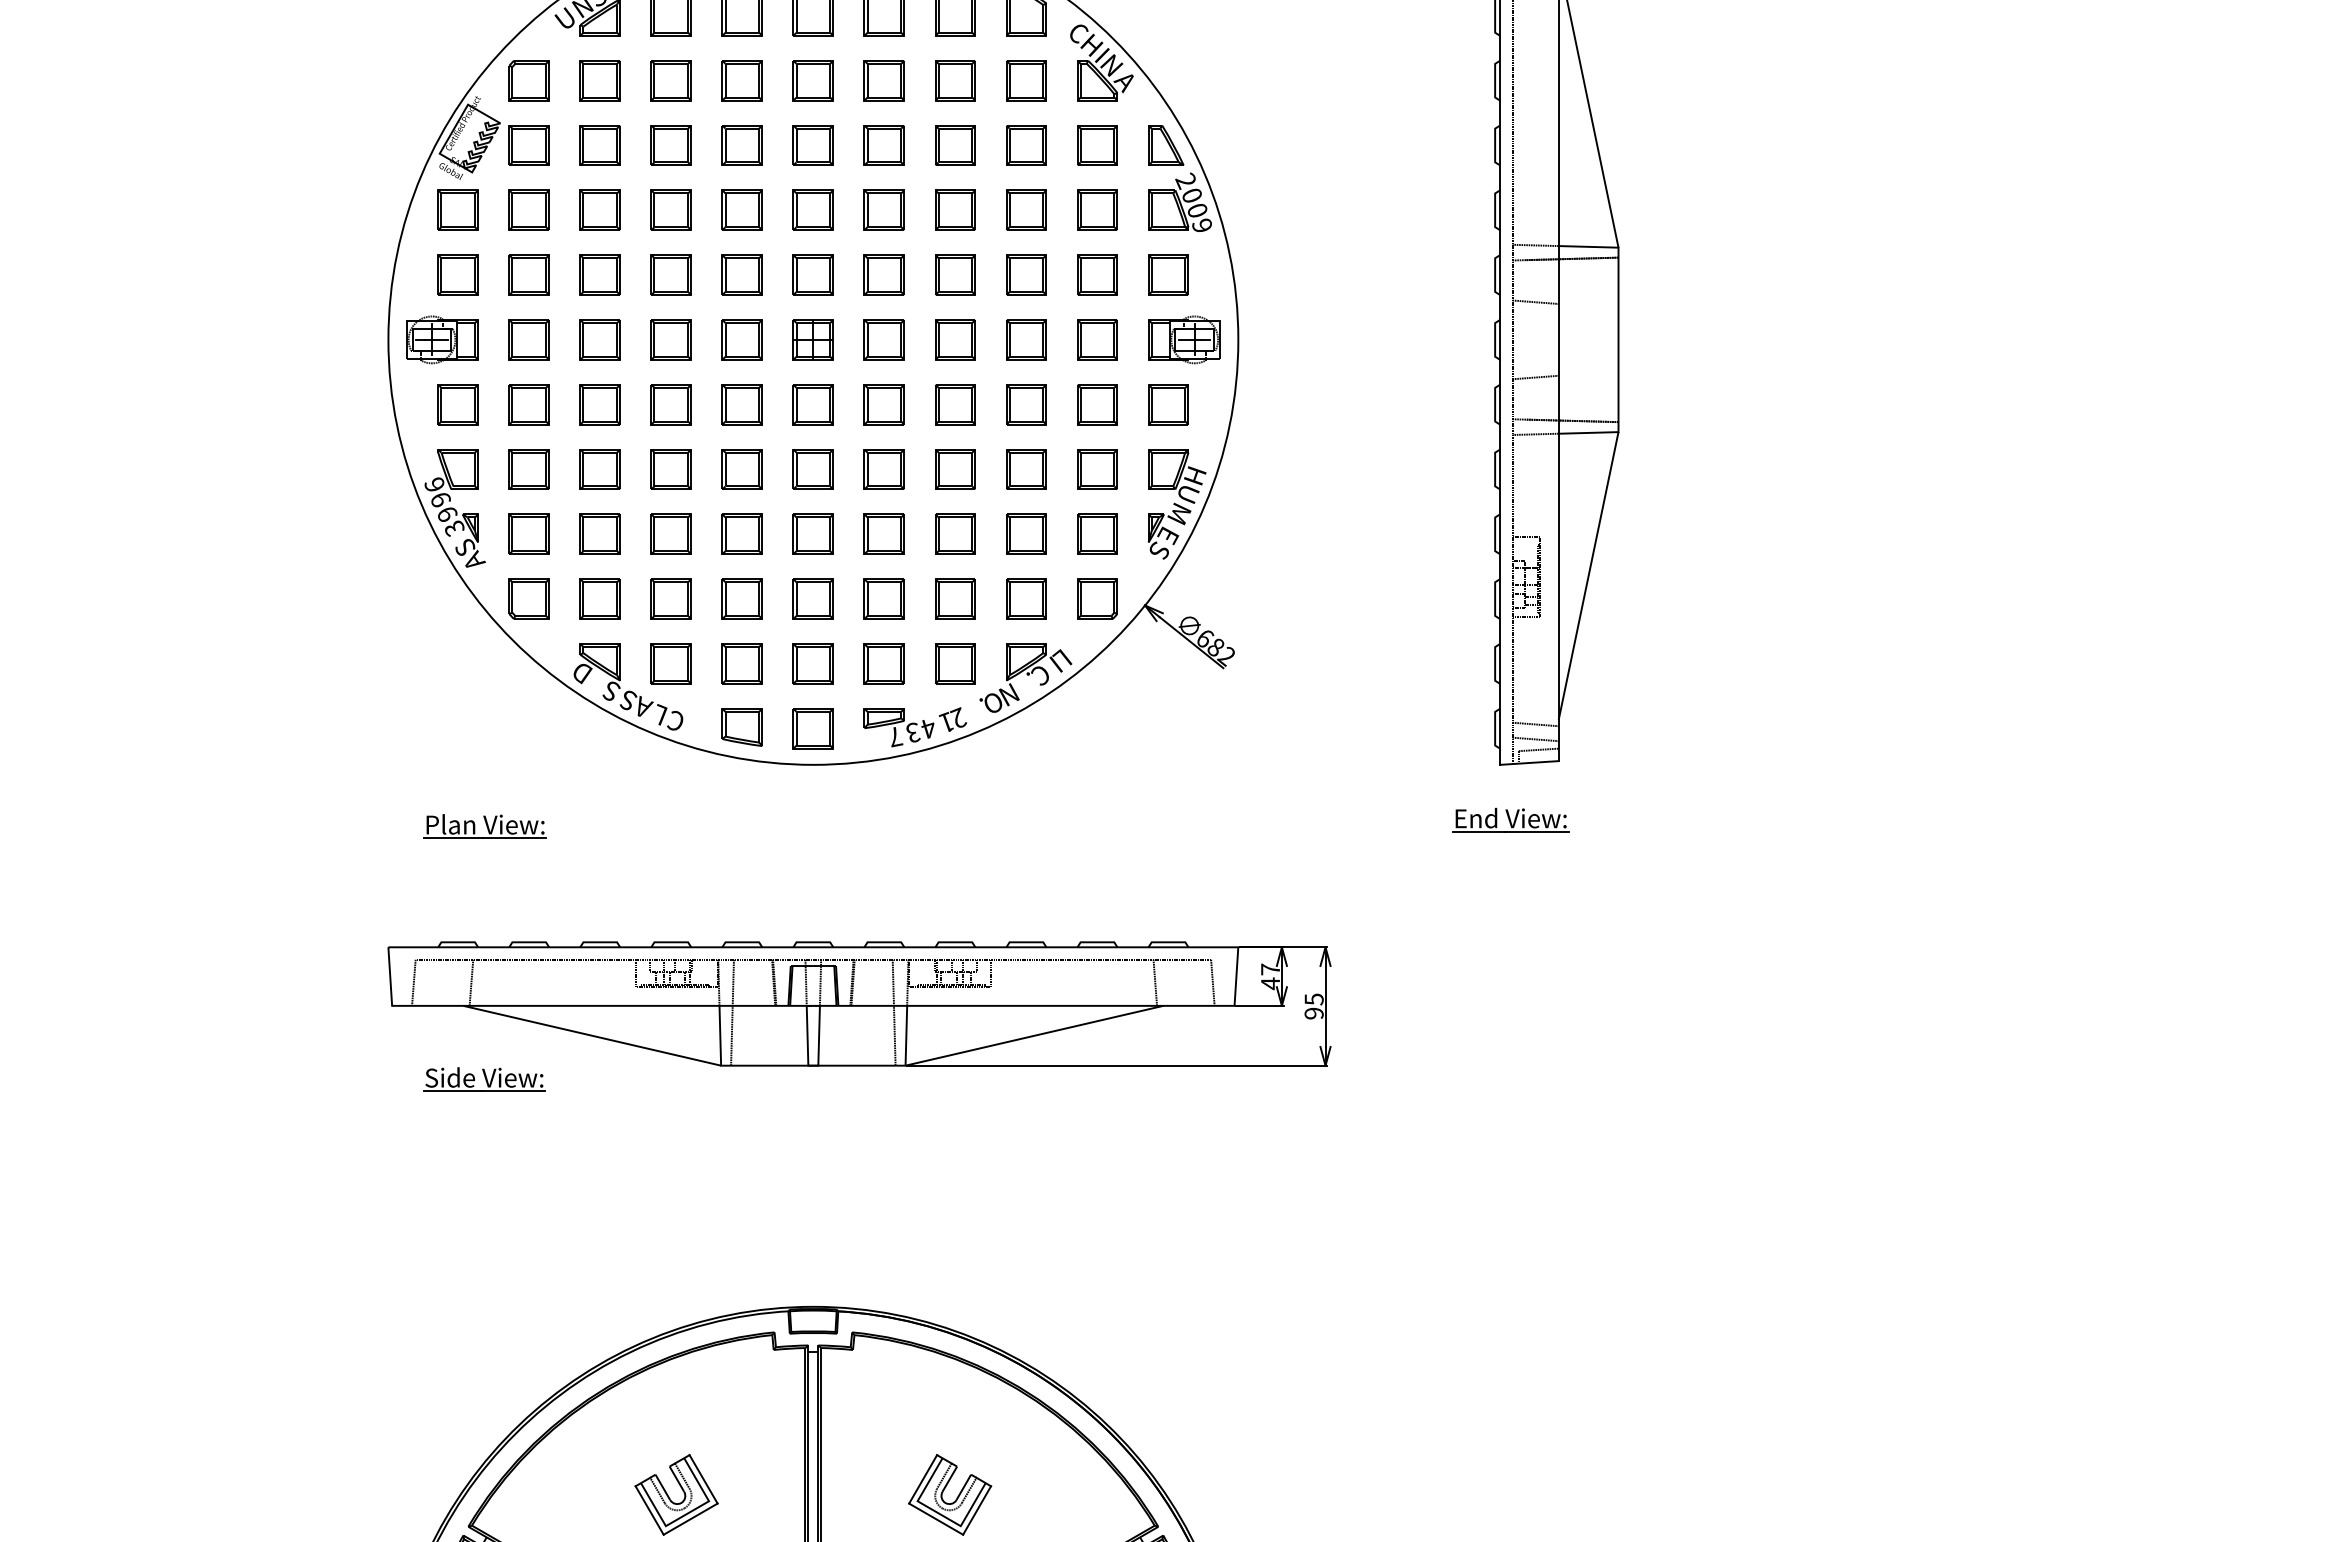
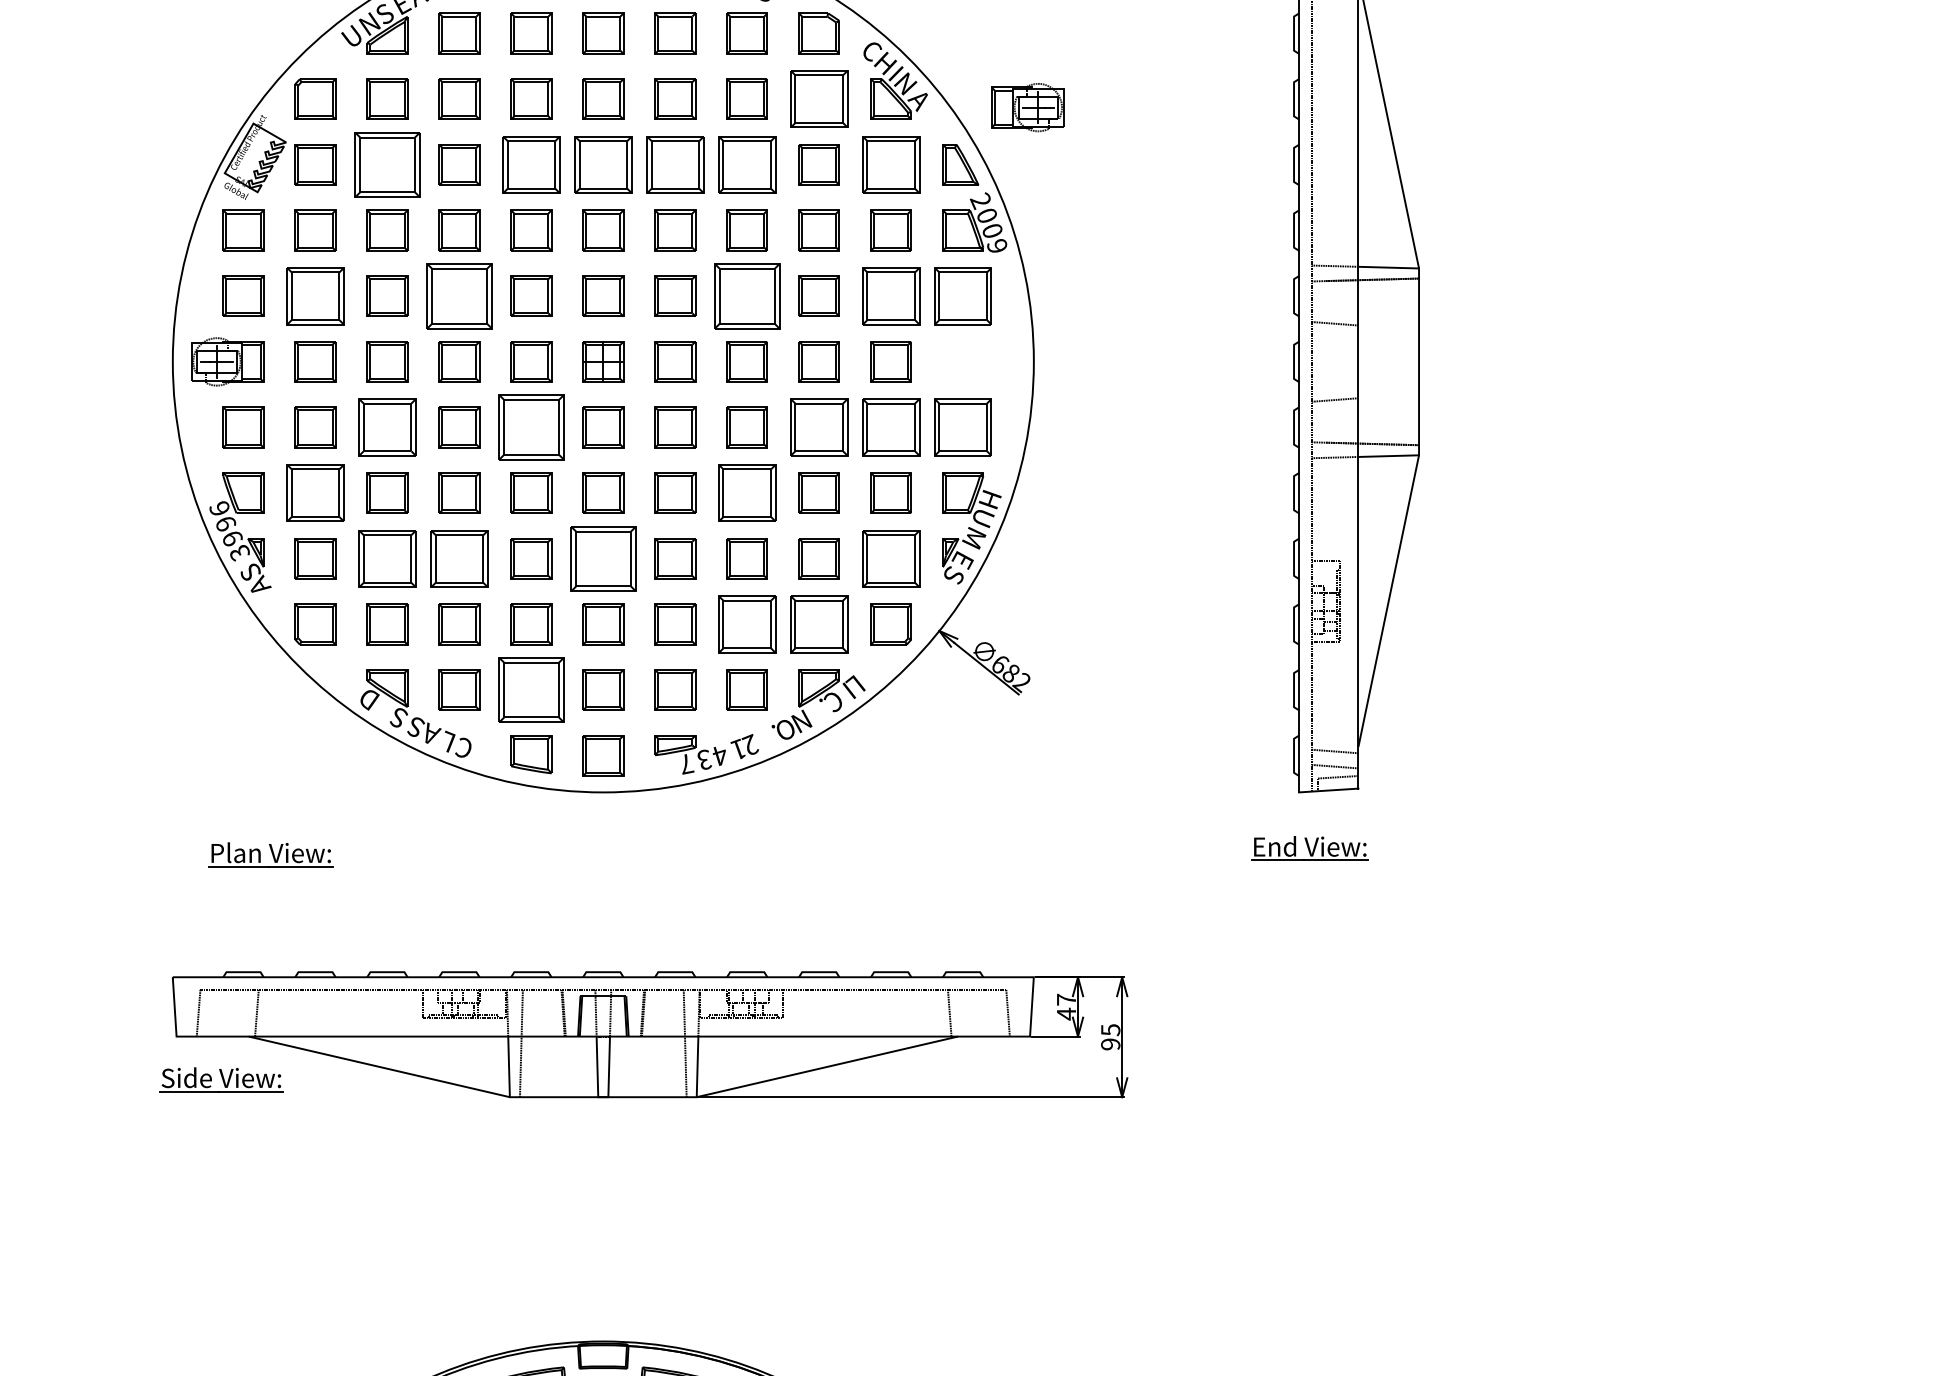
part: (1026, 80) -> (819, 99), size x1.4
part: (599, 145) -> (386, 164), size x1.6
part: (741, 145) -> (530, 164), size x1.4
part: (812, 145) -> (602, 164), size x1.4
part: (883, 145) -> (674, 164), size x1.4
part: (955, 145) -> (747, 164), size x1.4
part: (1097, 145) -> (891, 164), size x1.4
part: (528, 274) -> (314, 295), size x1.4
part: (670, 274) -> (458, 295), size x1.6
part: (955, 274) -> (747, 295), size x1.6
part: (1097, 274) -> (891, 295), size x1.4
part: (1168, 274) -> (963, 295), size x1.4
part: (1184, 339) -> (1027, 107), moved
part: (599, 404) -> (386, 427), size x1.4
part: (741, 404) -> (530, 427), size x1.6
part: (1026, 404) -> (819, 427), size x1.4
part: (1097, 404) -> (891, 427), size x1.4
part: (1168, 404) -> (963, 427), size x1.4
part: (528, 469) -> (314, 493), size x1.4
part: (955, 469) -> (747, 493), size x1.4
part: (599, 533) -> (386, 558), size x1.4
part: (670, 533) -> (458, 558), size x1.4
part: (812, 533) -> (602, 558), size x1.6
part: (1097, 533) -> (891, 558), size x1.4
part: (955, 598) -> (747, 623), size x1.4
part: (1026, 598) -> (819, 623), size x1.4
part: (741, 663) -> (530, 689), size x1.6
part: (484, 1079) -> (221, 1079), moved

